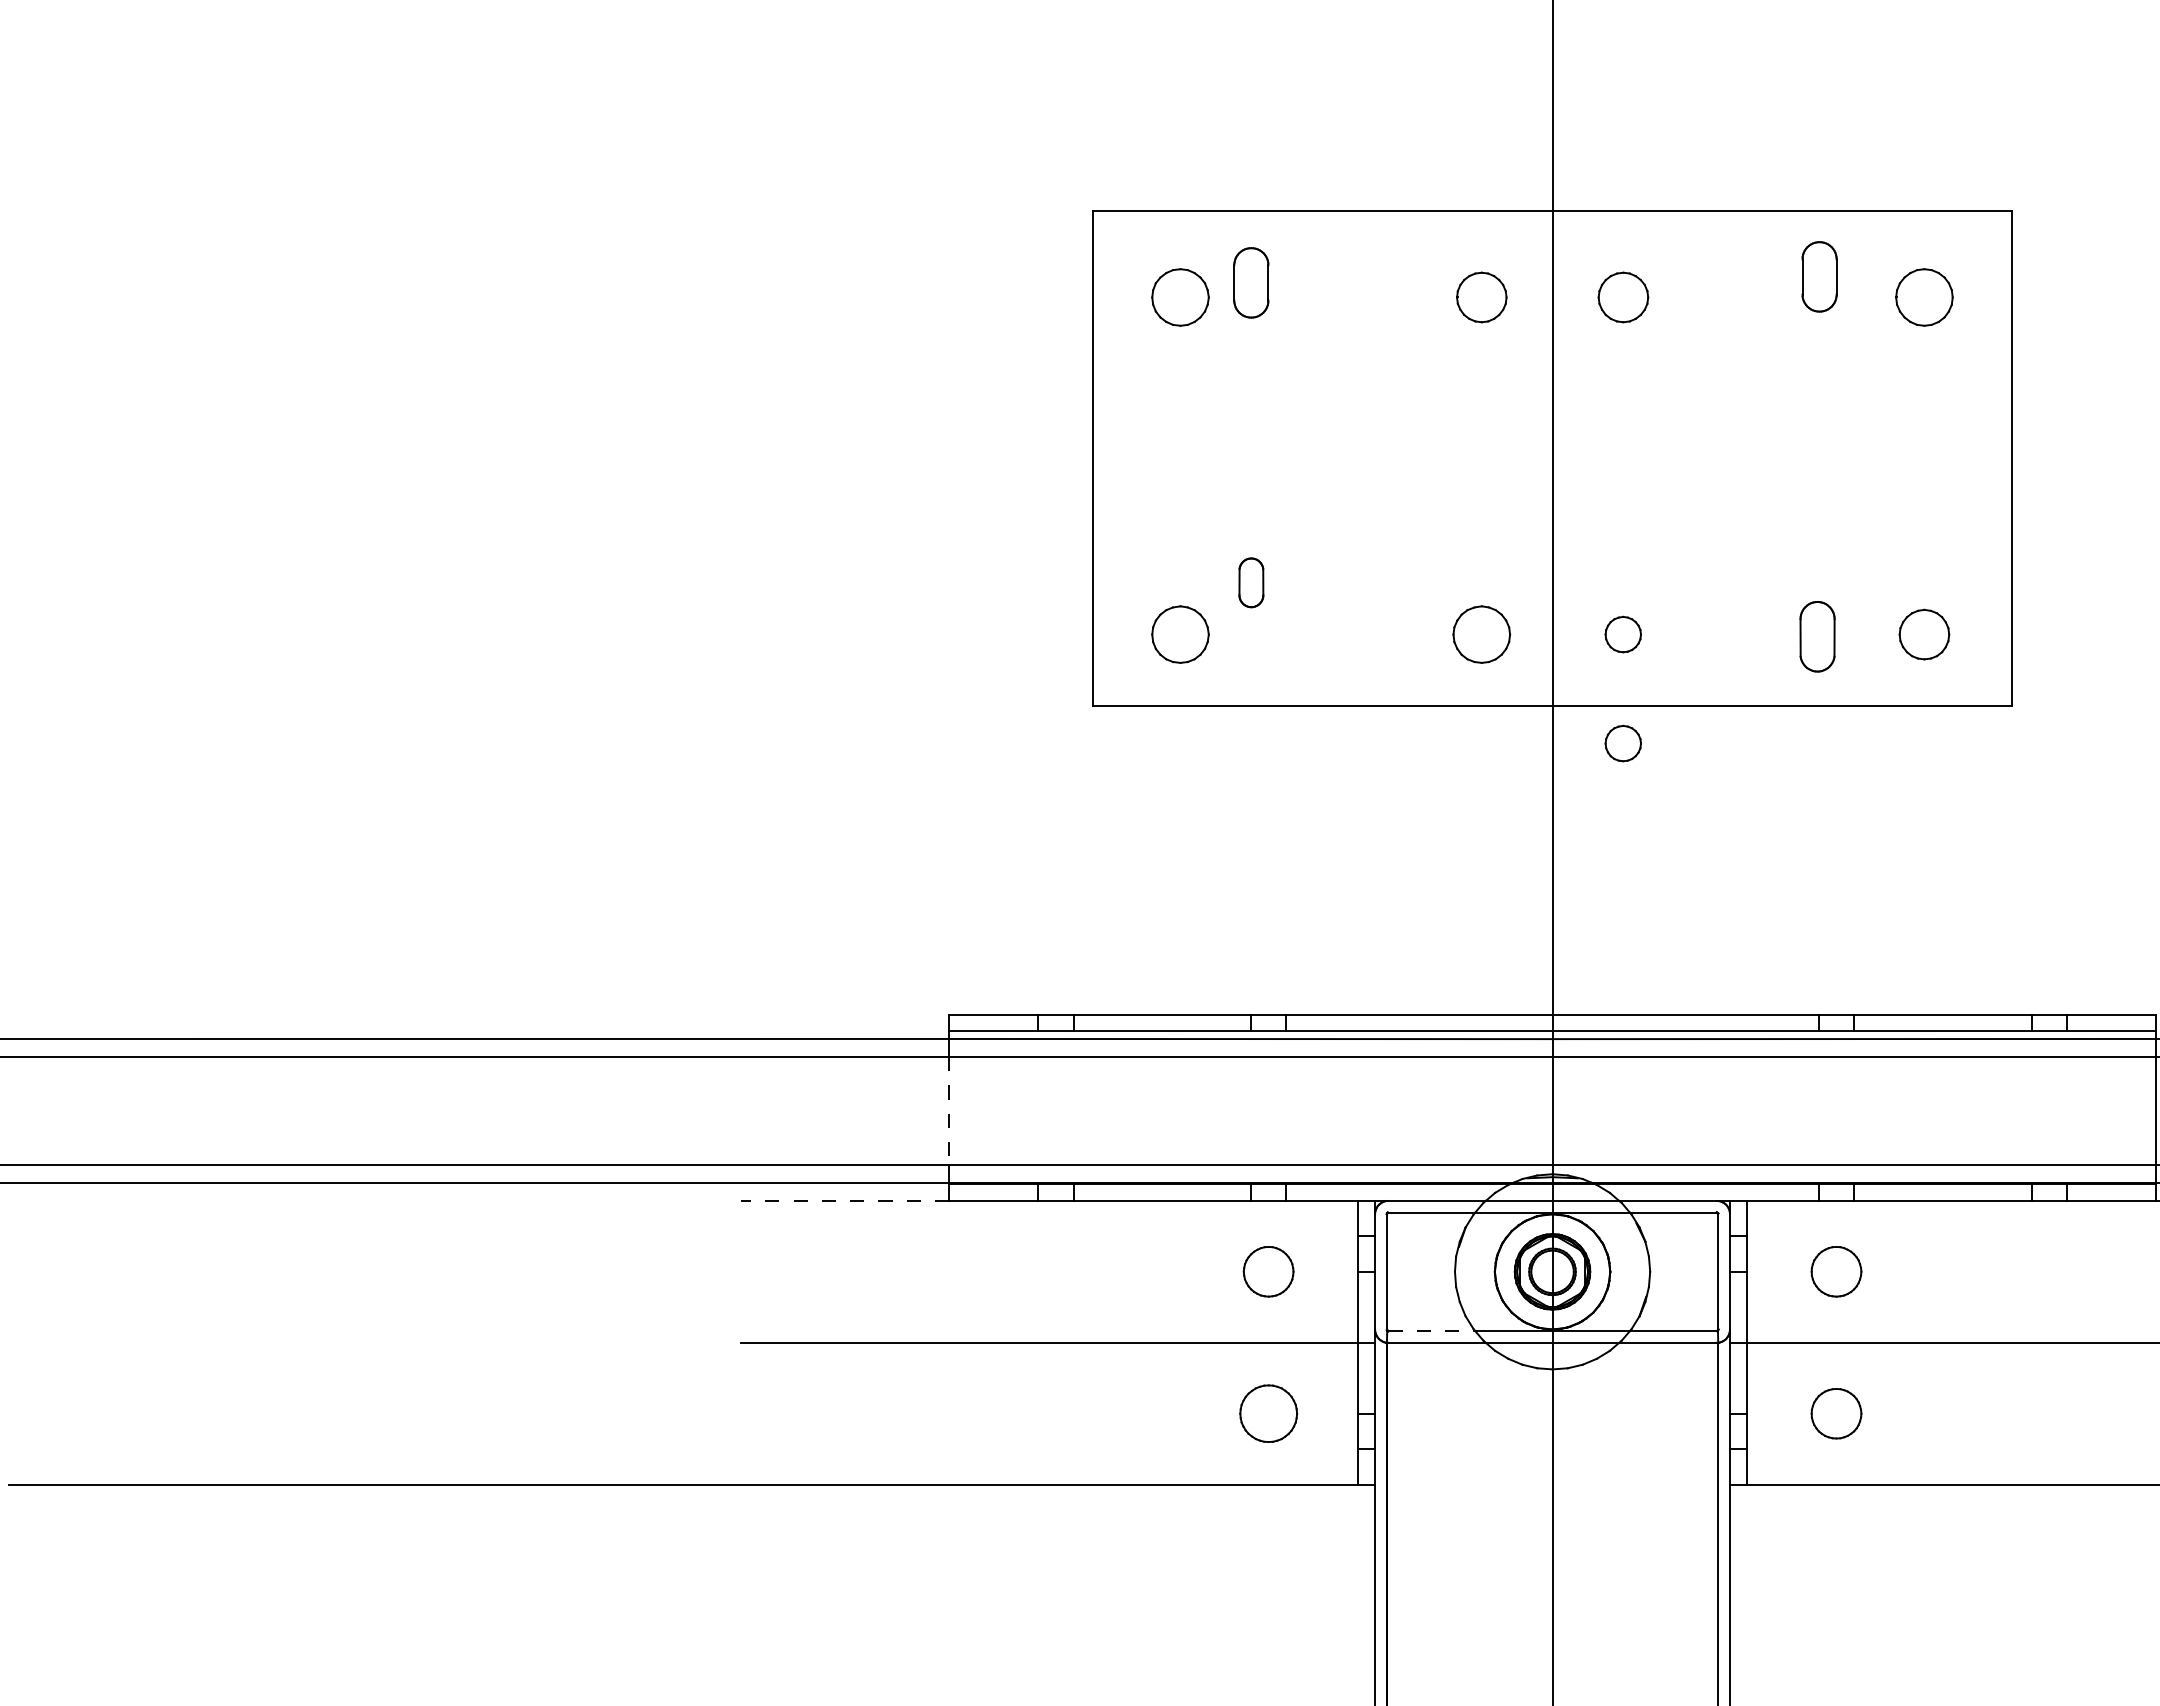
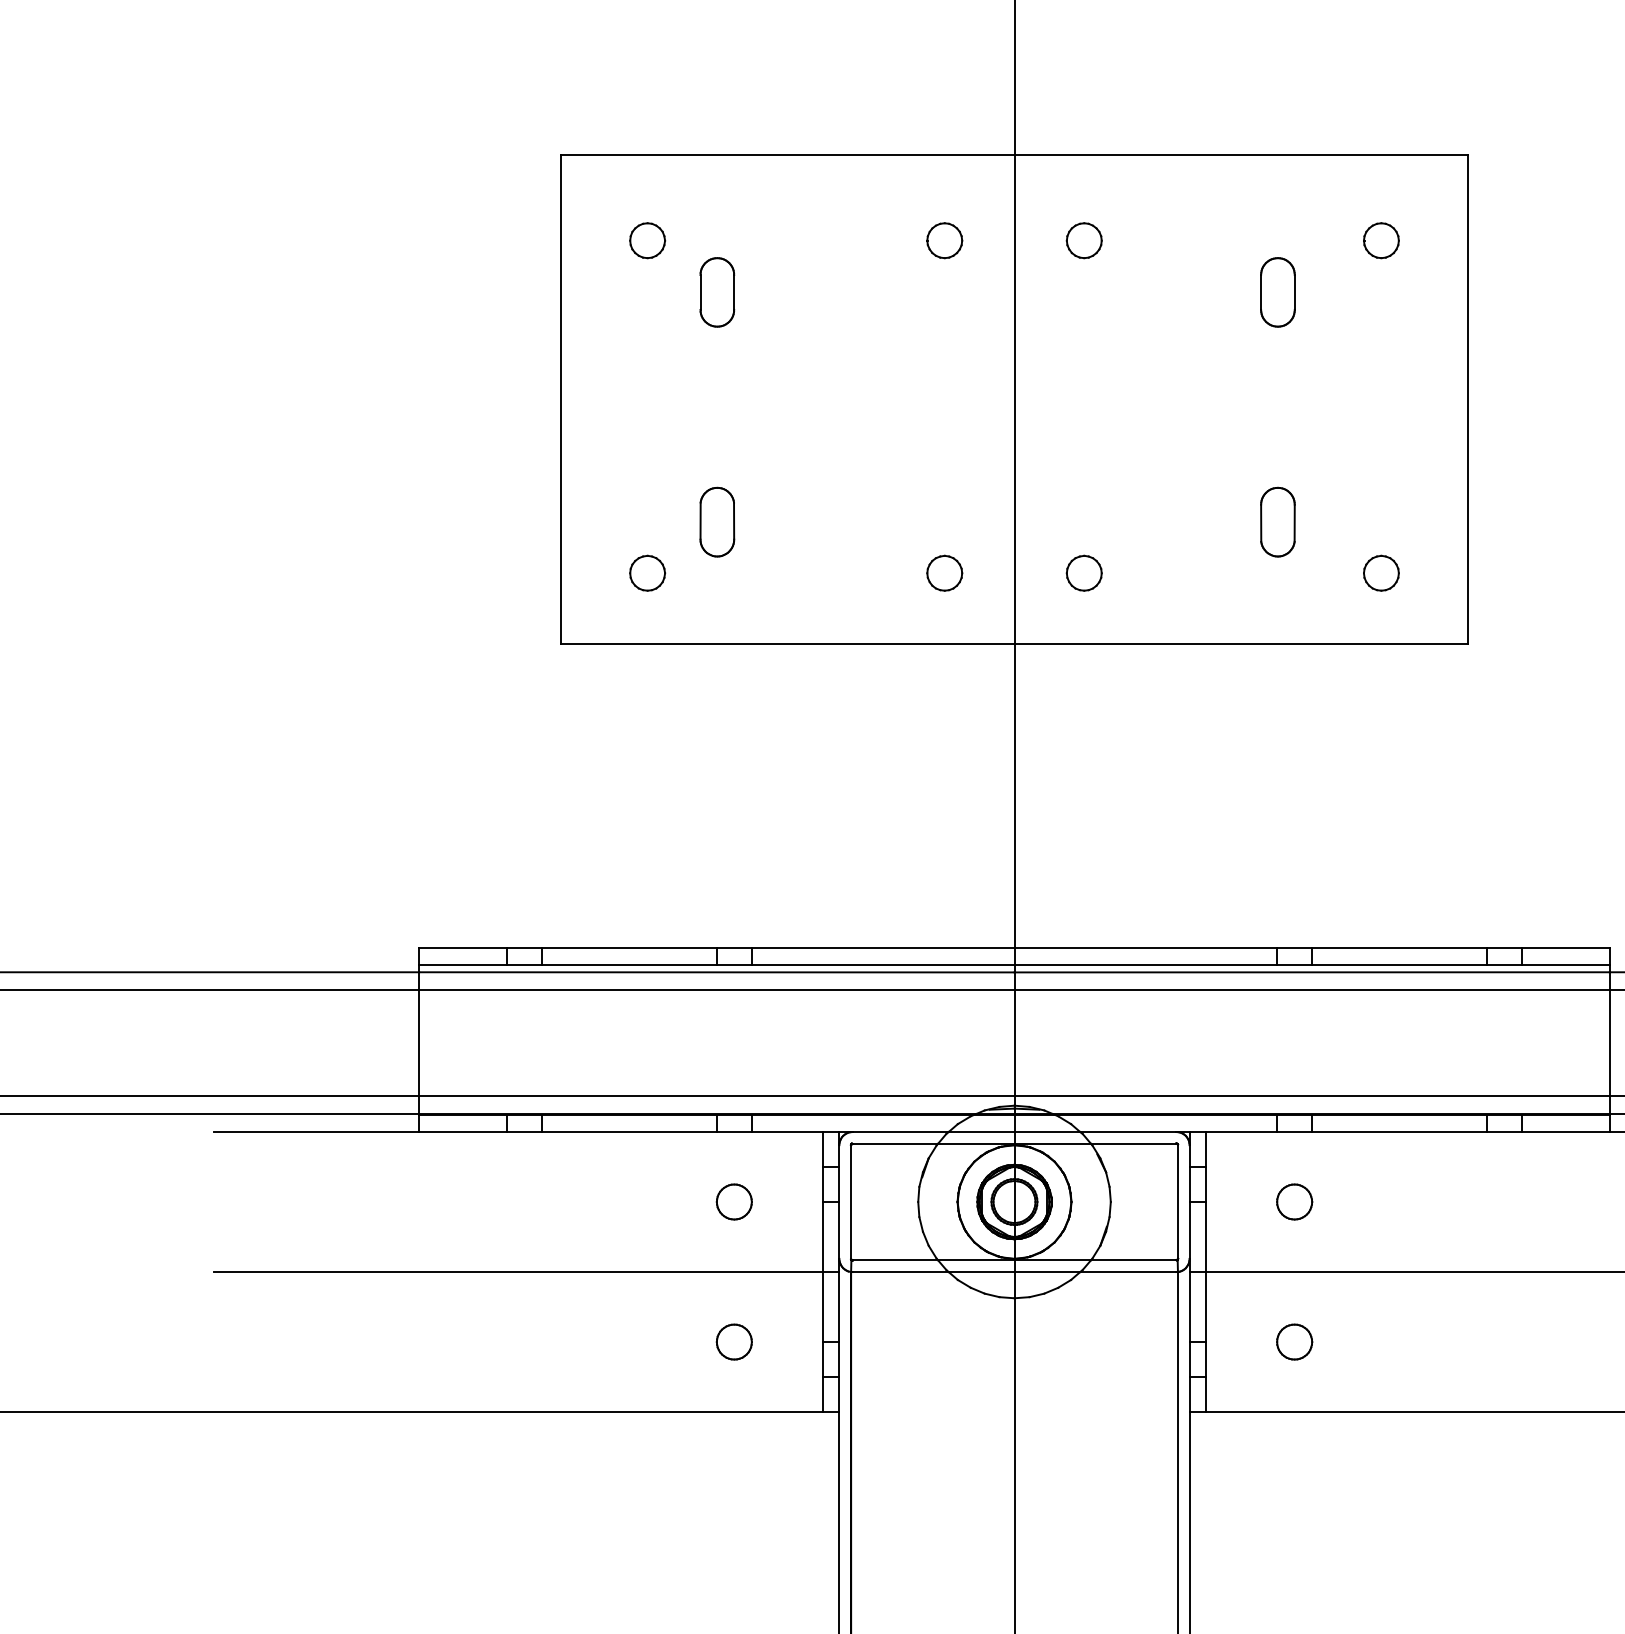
part: (1819, 276) -> (1277, 292), moved
part: (1251, 282) -> (717, 292), moved
part: (1180, 297) -> (647, 240), size x0.62
part: (1481, 297) -> (944, 240), size x0.71
part: (1622, 297) -> (1083, 240), size x0.71
part: (1924, 297) -> (1381, 240), size x0.62
part: (1251, 582) -> (717, 521), size x1.43
part: (1180, 634) -> (647, 573), size x0.62
part: (1481, 634) -> (944, 573), size x0.62
part: (1924, 634) -> (1381, 573), size x0.71
part: (1817, 636) -> (1277, 521), moved
part: (1622, 743) -> (1083, 680), removed
line: (949, 1110) -> (419, 1042), dashed -> solid
line: (844, 1200) -> (315, 1131), dashed -> solid
part: (1268, 1271) -> (734, 1201), size x0.71
part: (1836, 1271) -> (1294, 1201), size x0.71
line: (1432, 1331) -> (896, 1260), dashed -> solid
part: (1268, 1413) -> (734, 1341), size x0.62
part: (1836, 1413) -> (1294, 1341), size x0.71

